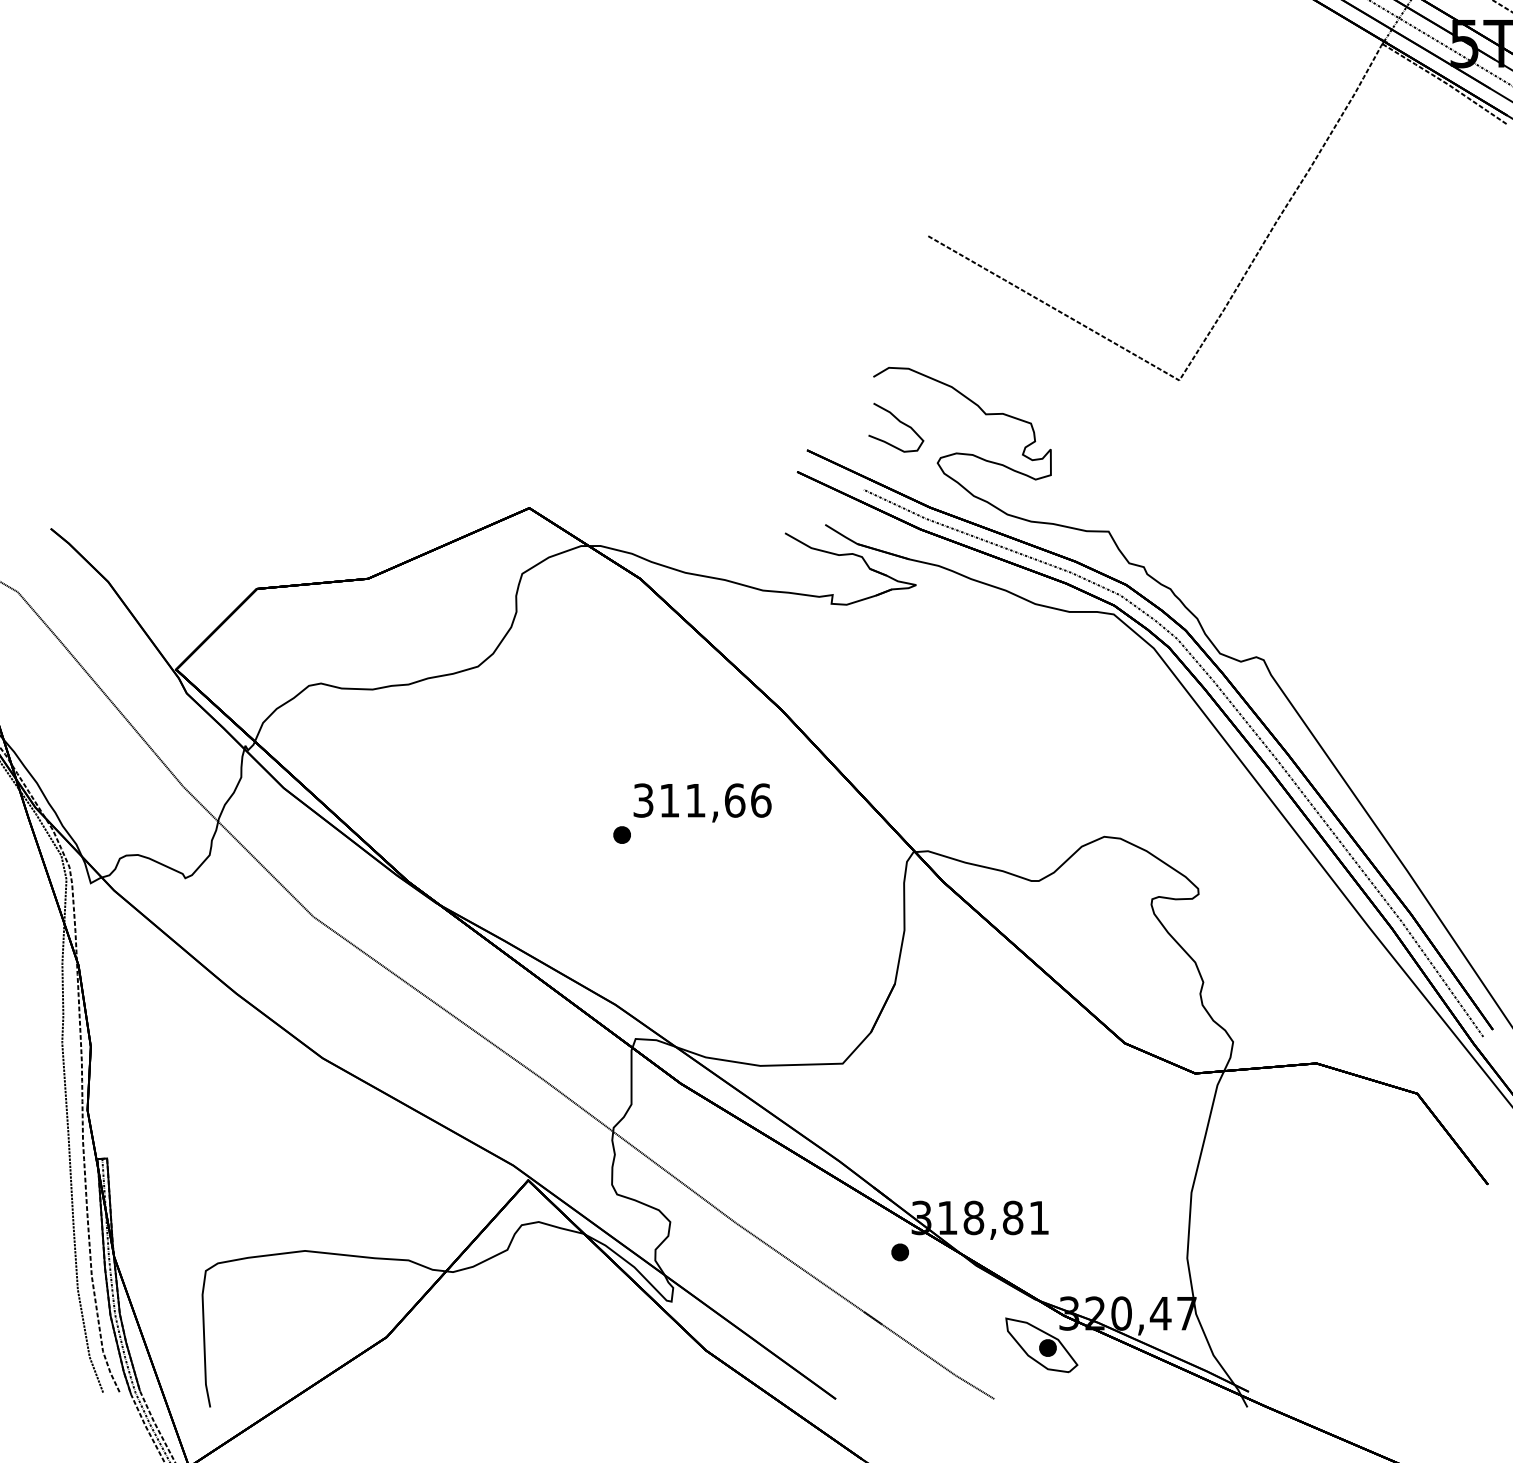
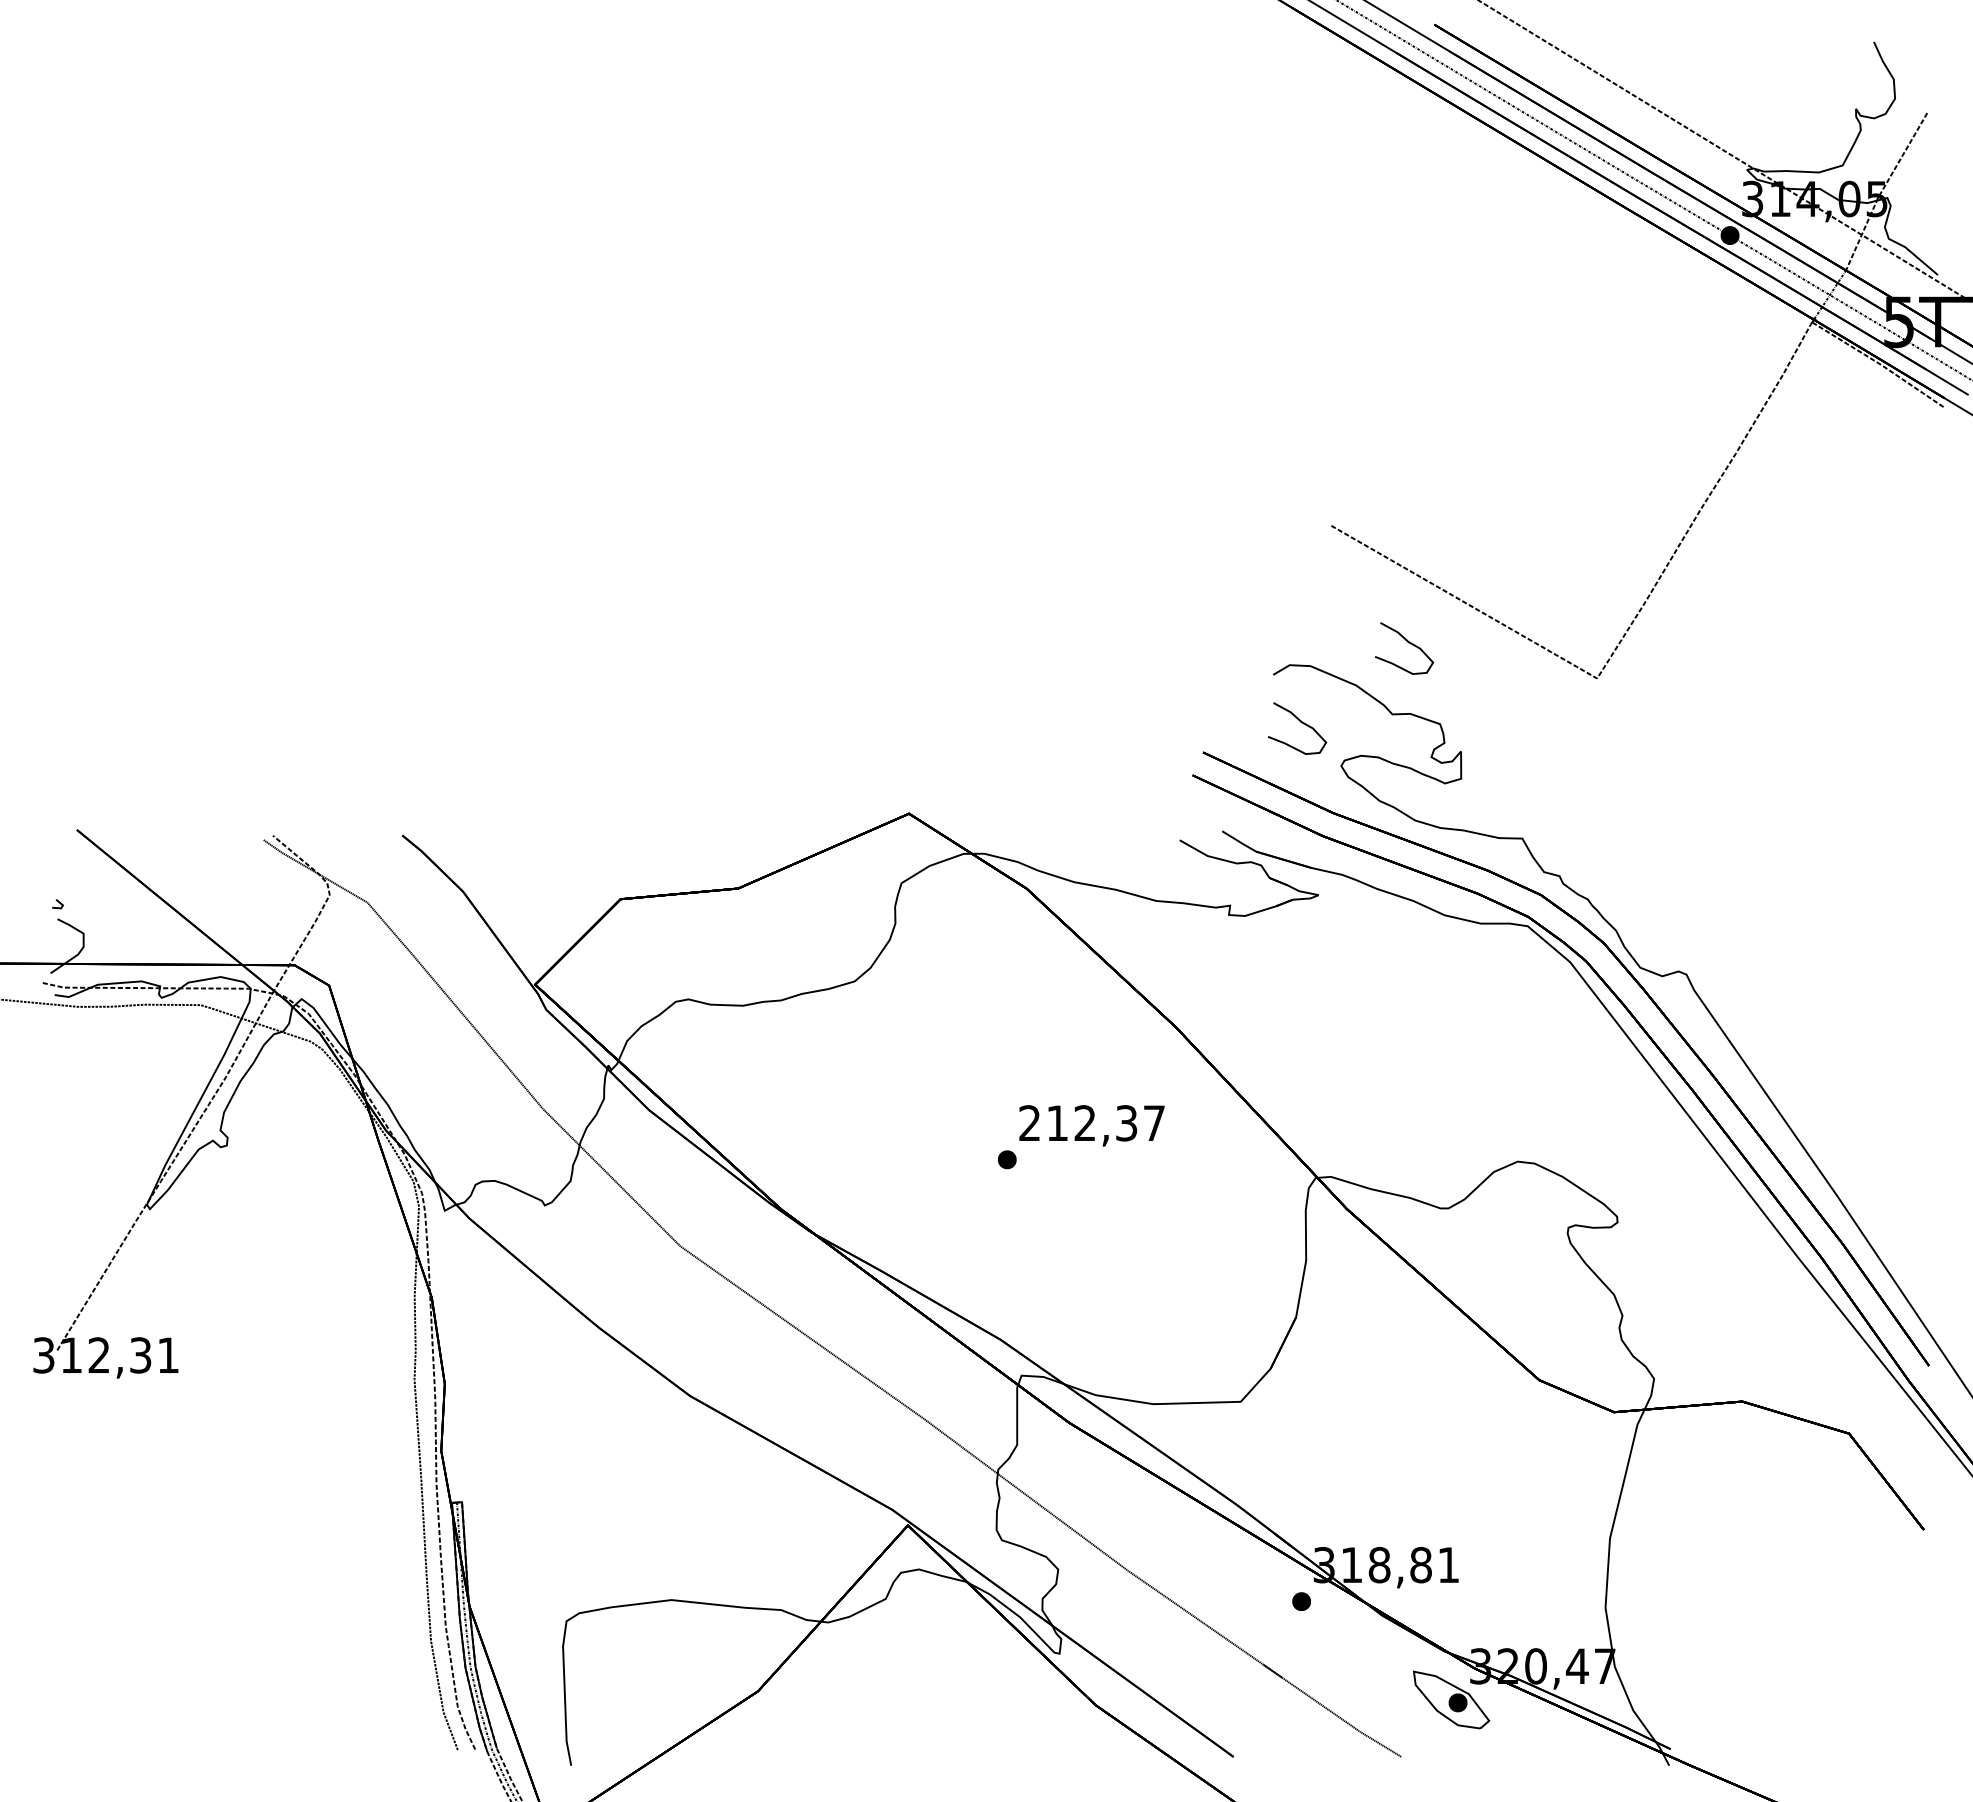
curve: (1001, 347) -> (1408, 643), added
curve: (1235, 710) -> (1656, 1027), removed
text: (702, 800) -> (1092, 1123), 311,66 -> 212,37

